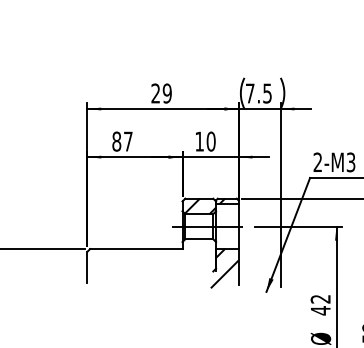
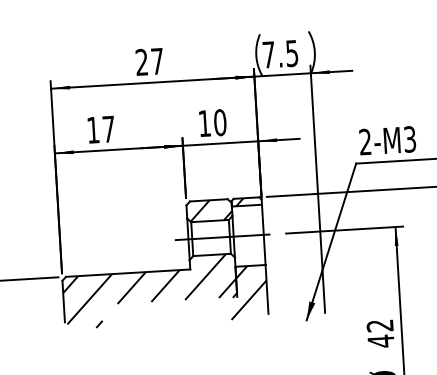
text: (166, 93) -> (156, 61), 29 -> 27
text: (116, 141) -> (92, 130), 87 -> 17
hatch: (151, 263) -> (149, 291), added

